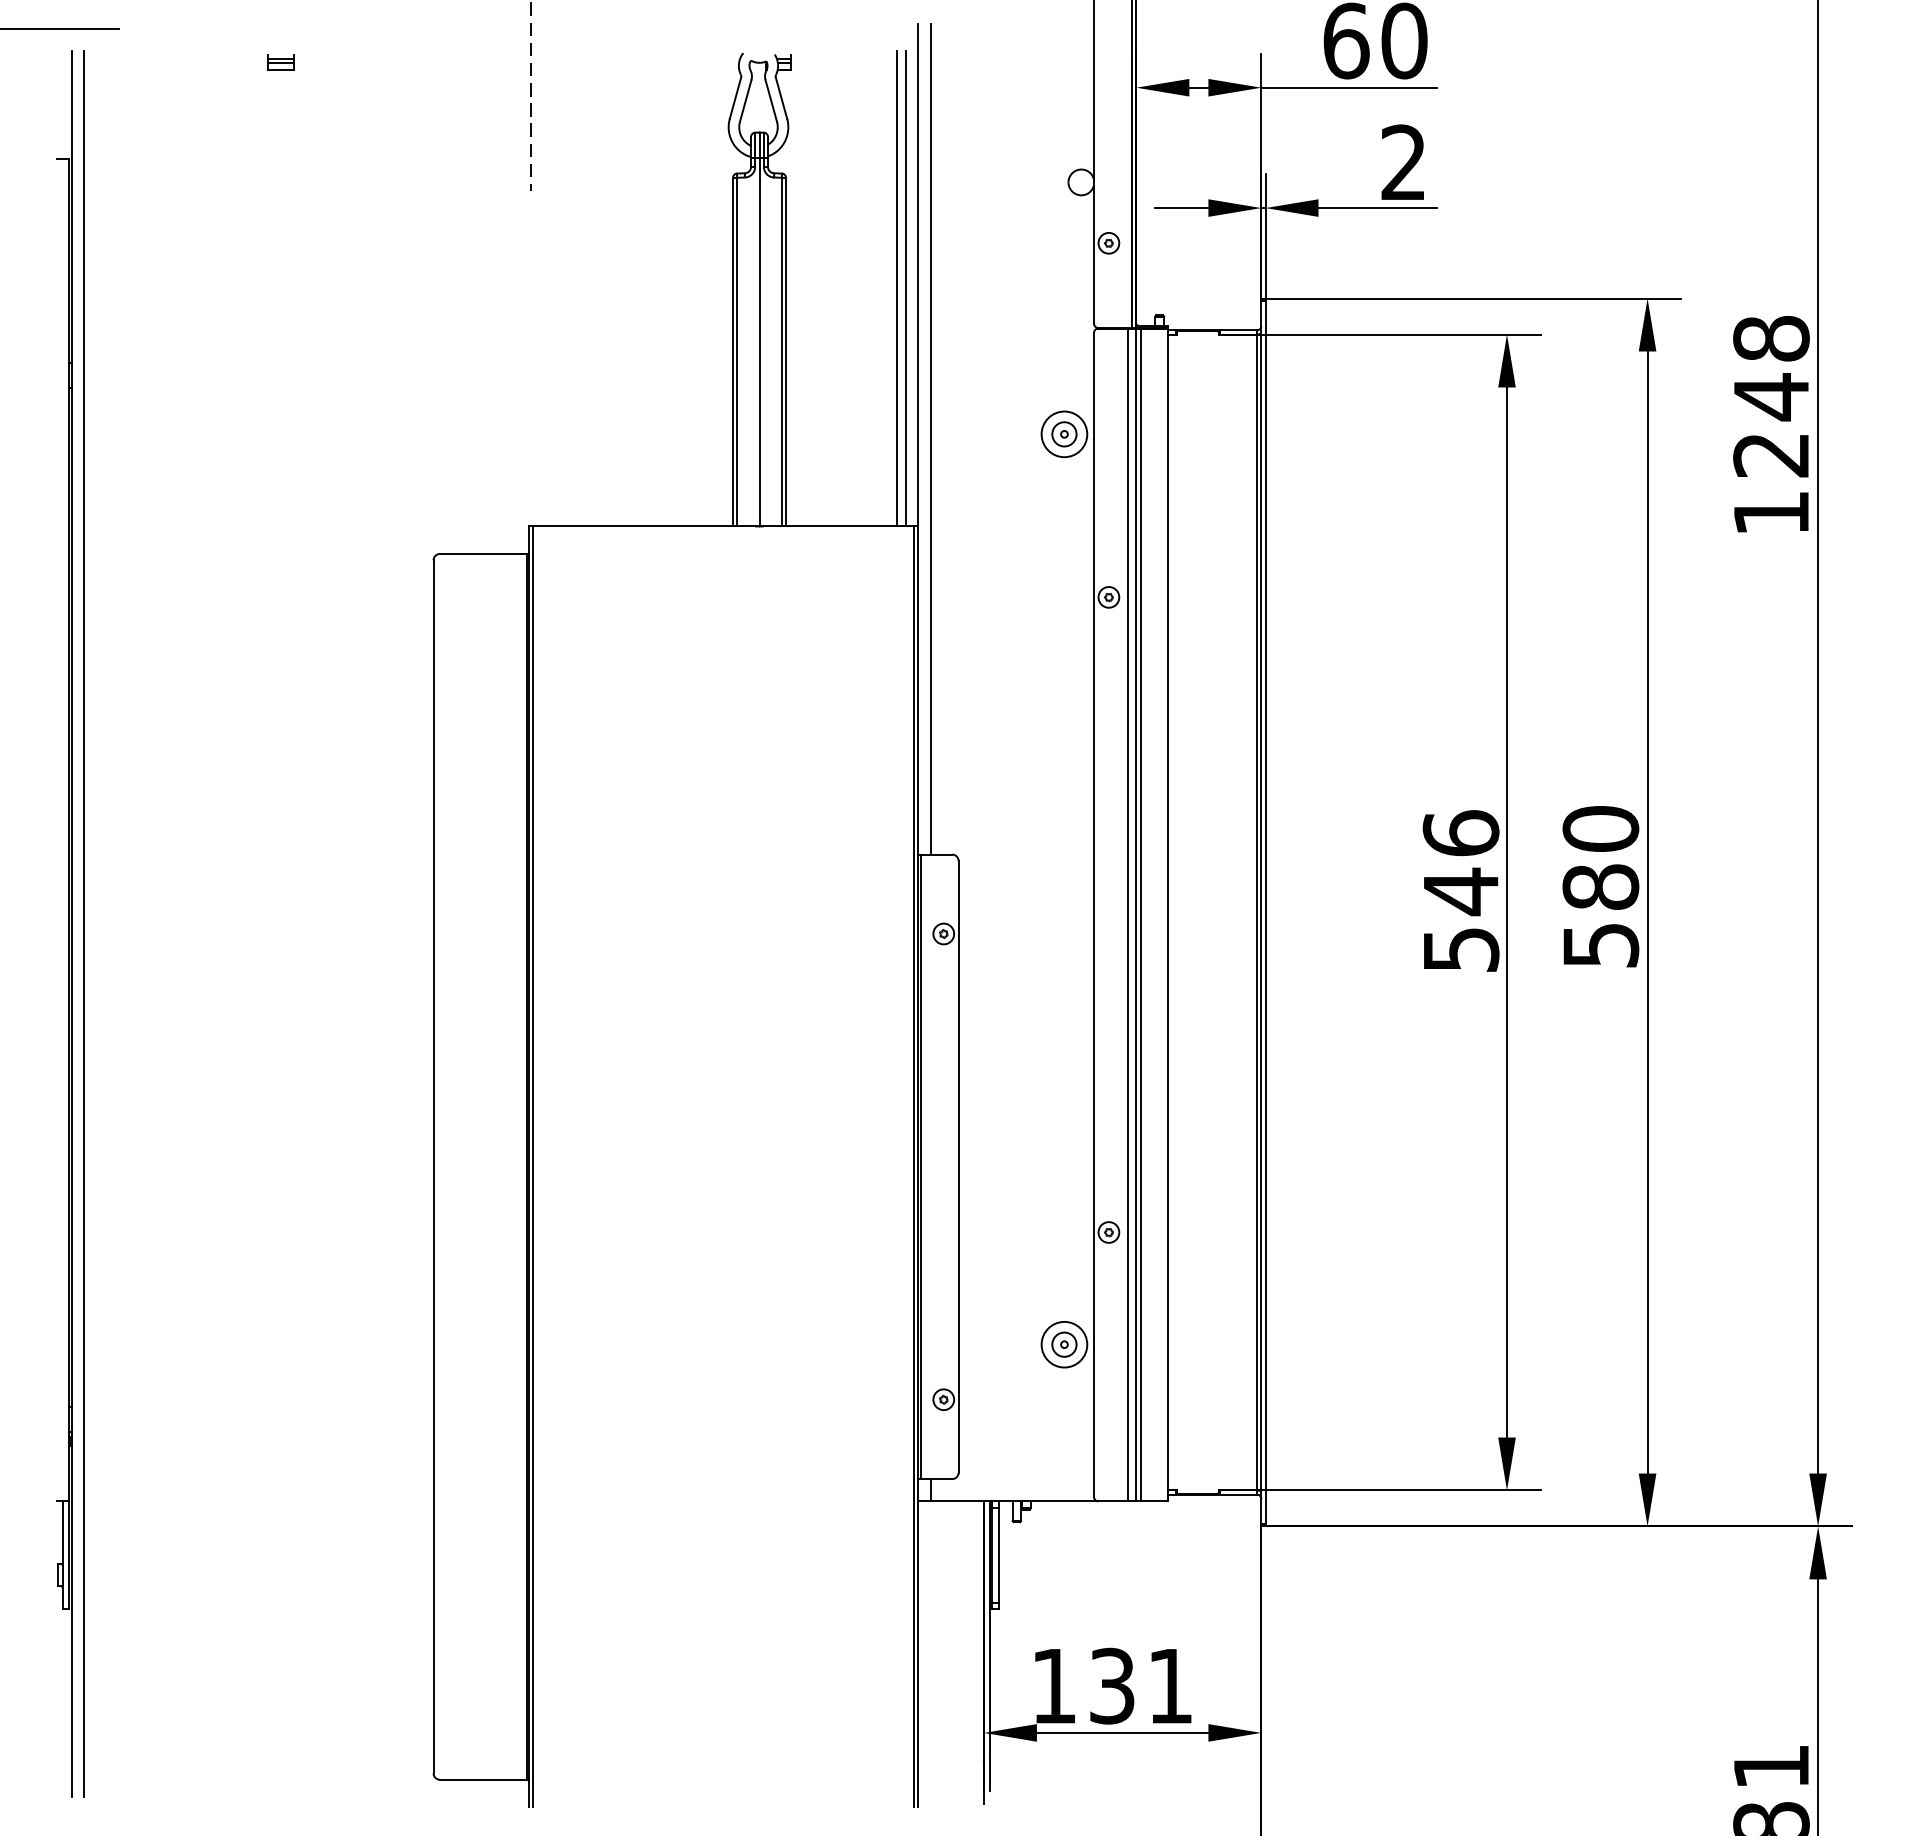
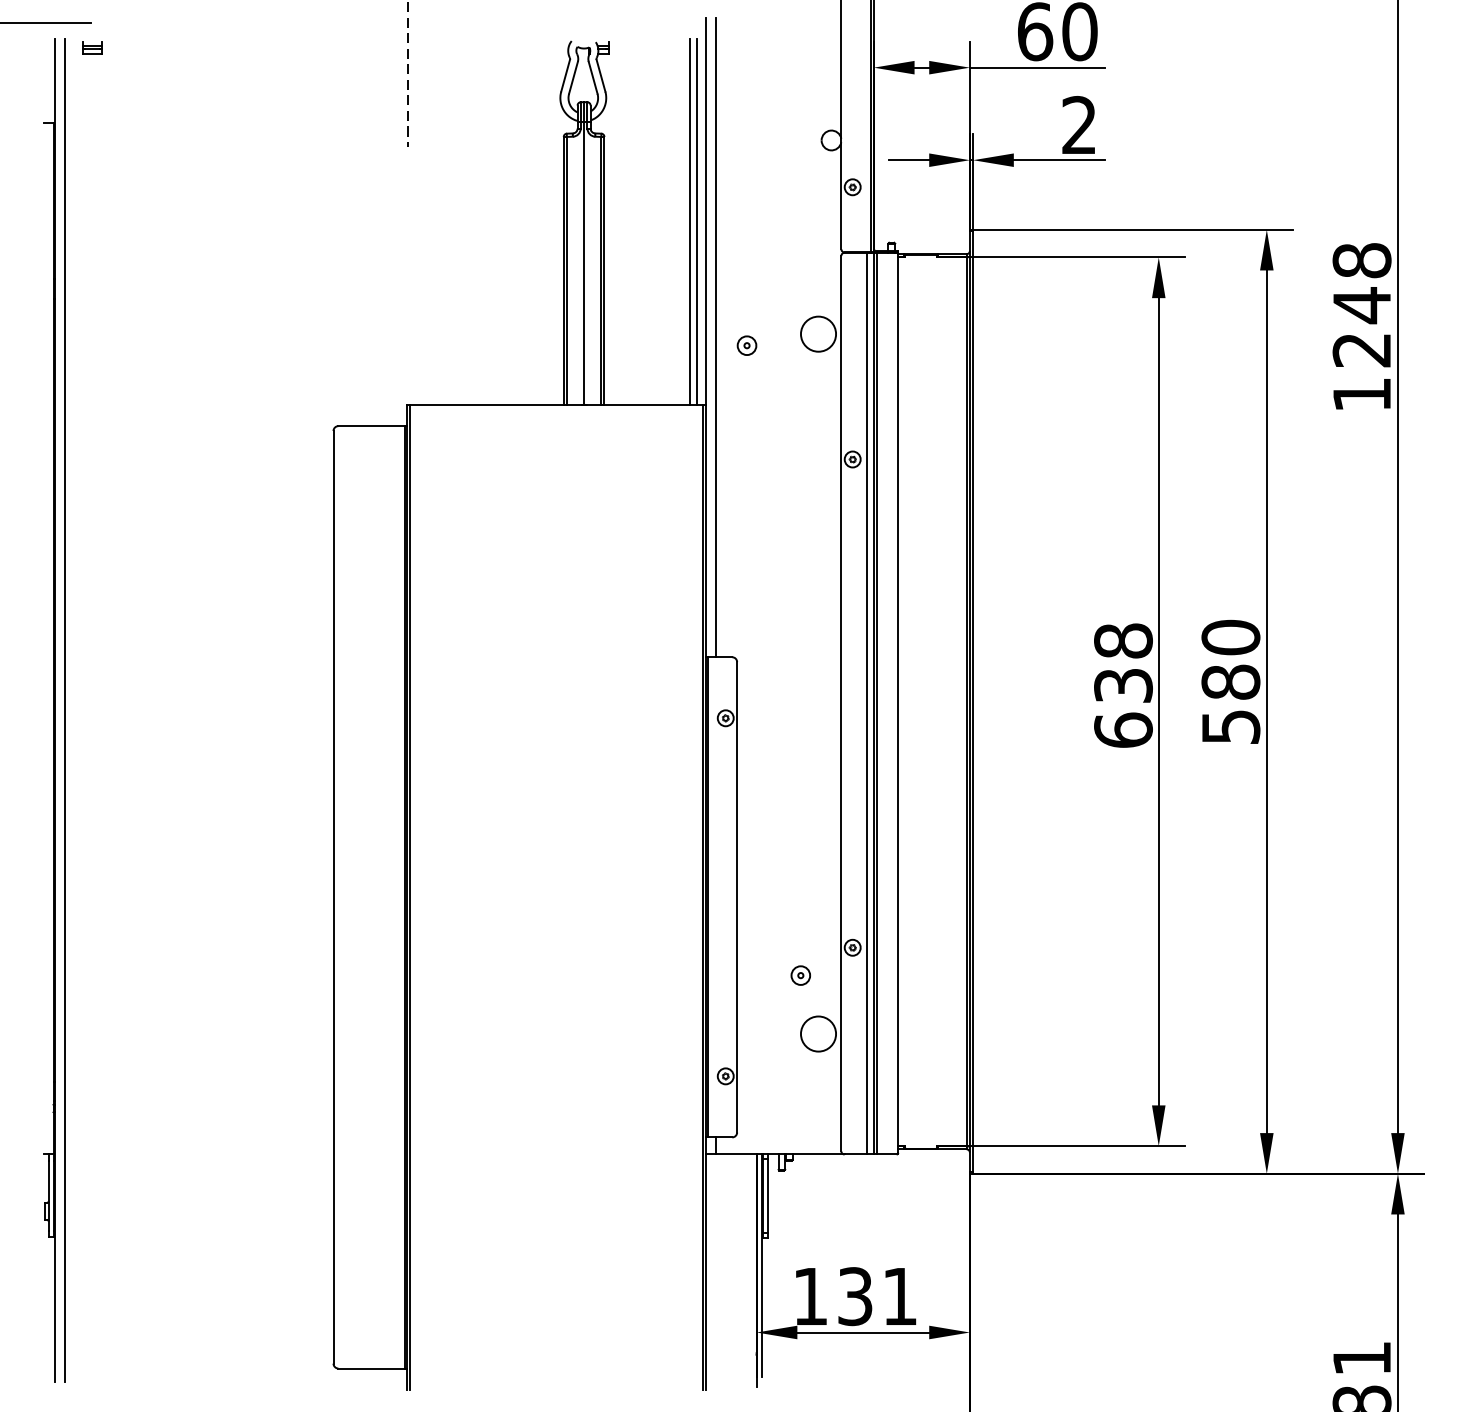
part: (280, 62) -> (92, 48), moved
part: (1064, 434) -> (747, 345), moved
text: (1460, 891) -> (1123, 685), 546 -> 638
part: (1064, 1344) -> (800, 975), moved

